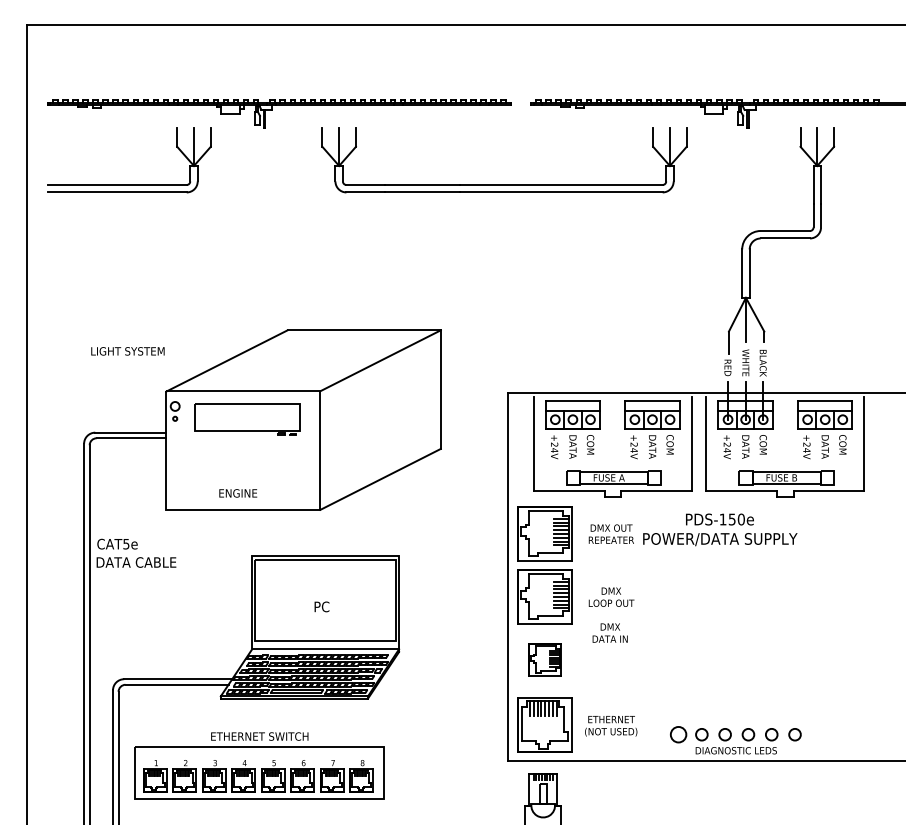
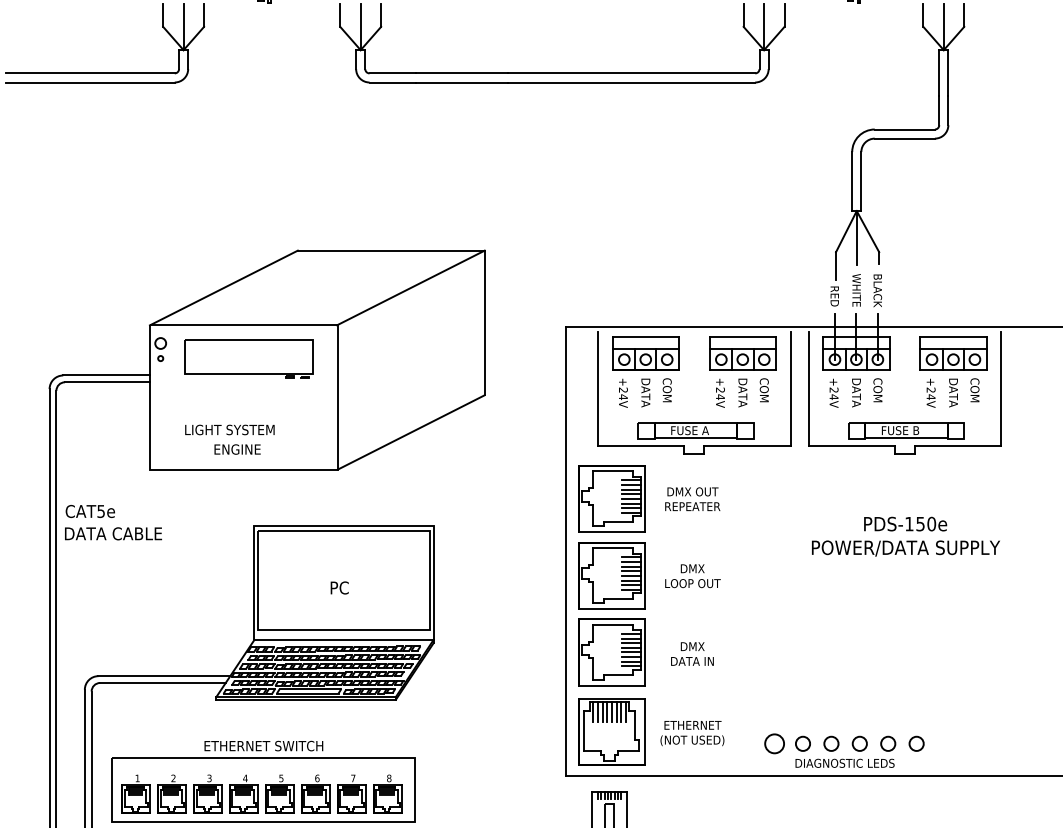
text: (127, 351) -> (229, 430), moved
text: (720, 529) -> (906, 536), moved
text: (609, 632) -> (691, 653), moved
part: (544, 659) -> (611, 652), size x1.67

